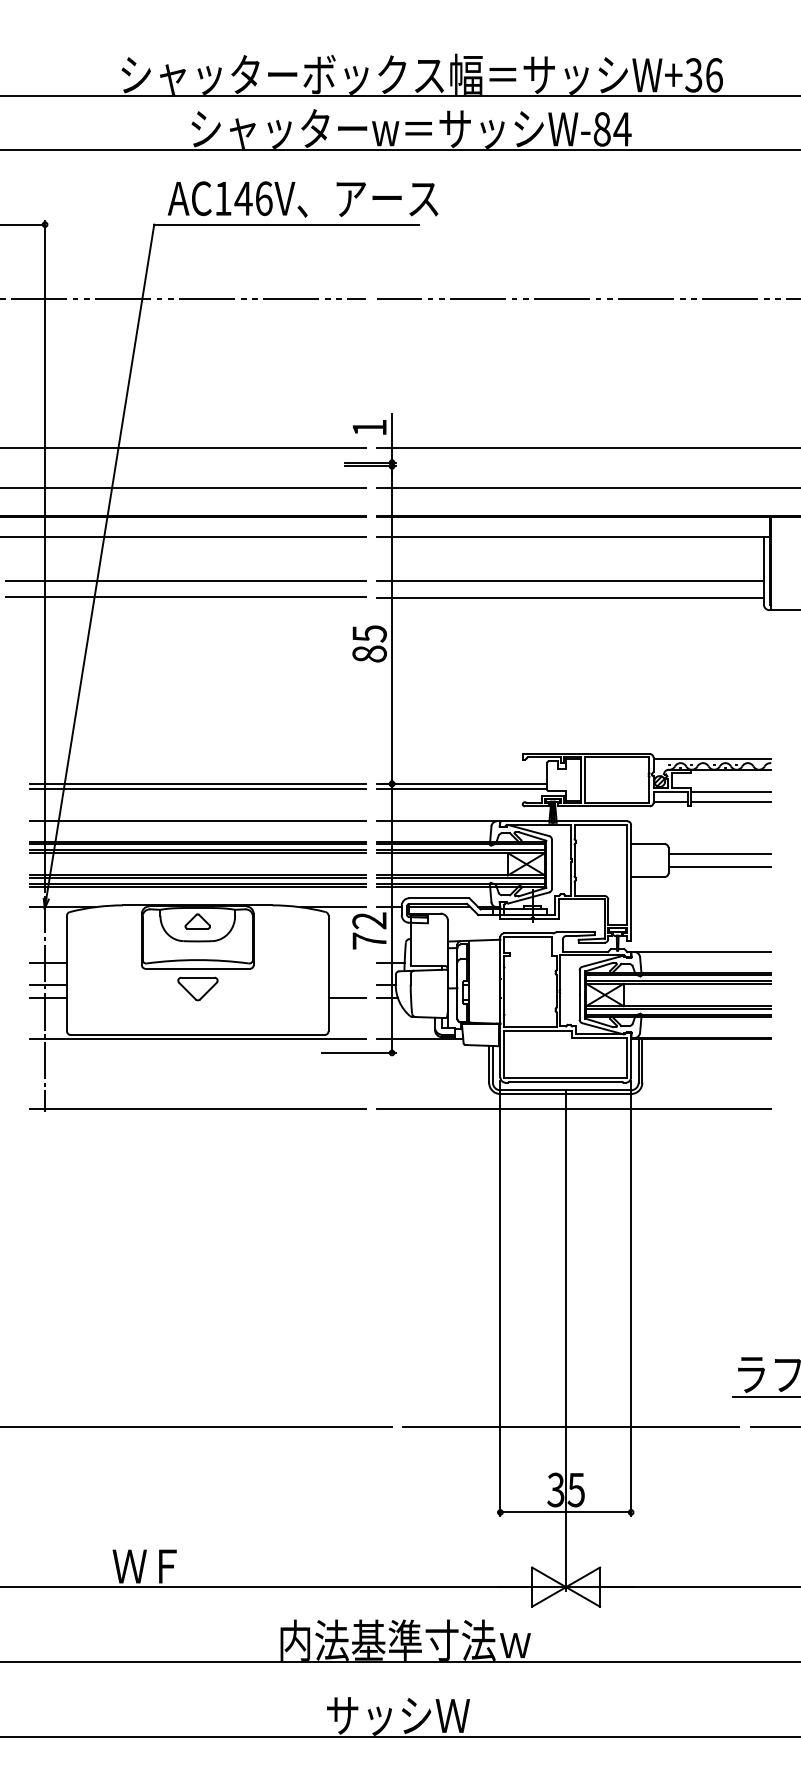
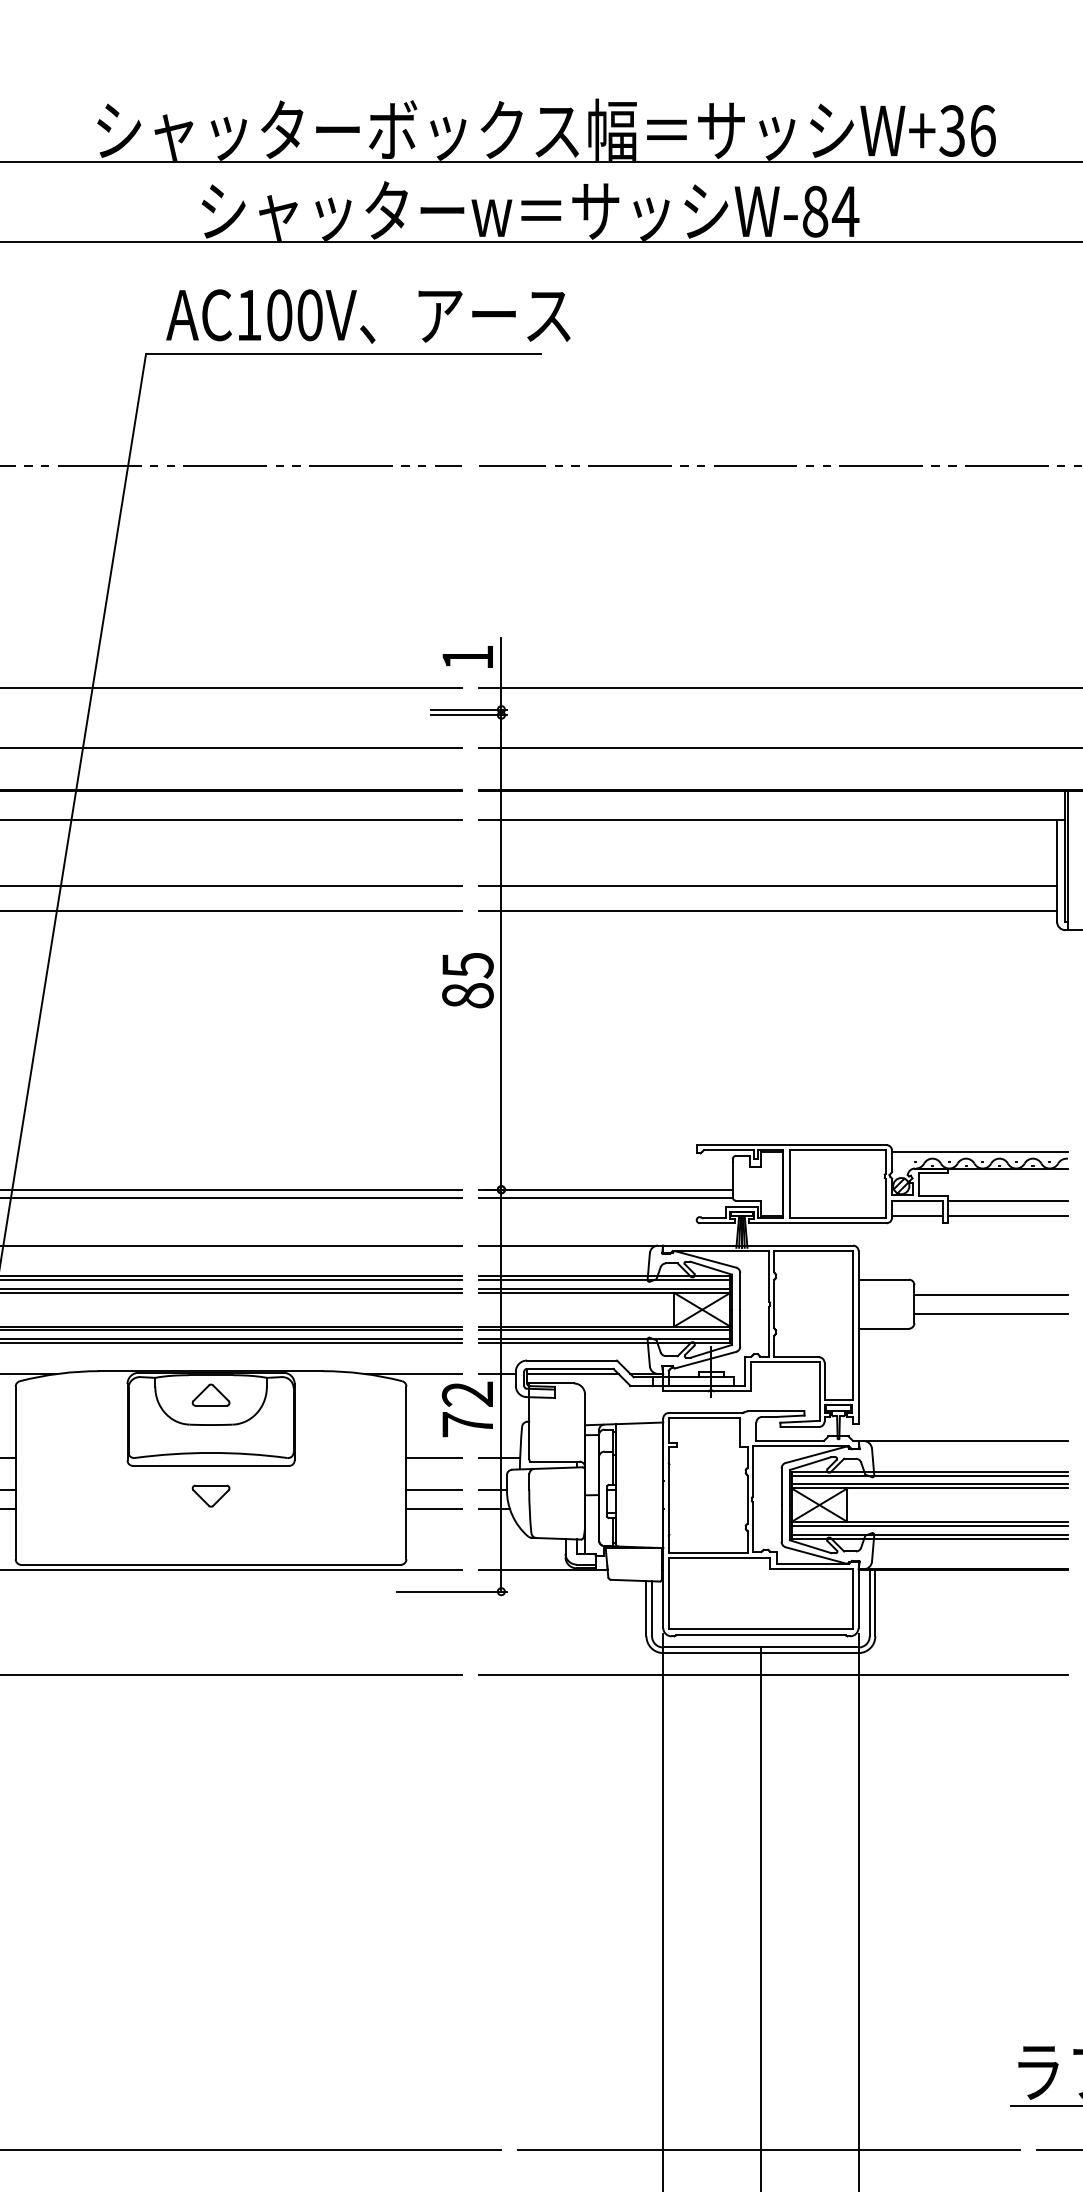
text: (253, 198) -> (294, 314), AC146V -> AC100V
line: (346, 963) -> (433, 1458), added
line: (346, 984) -> (433, 1489), added
part: (197, 988) -> (210, 1495), size x0.62

